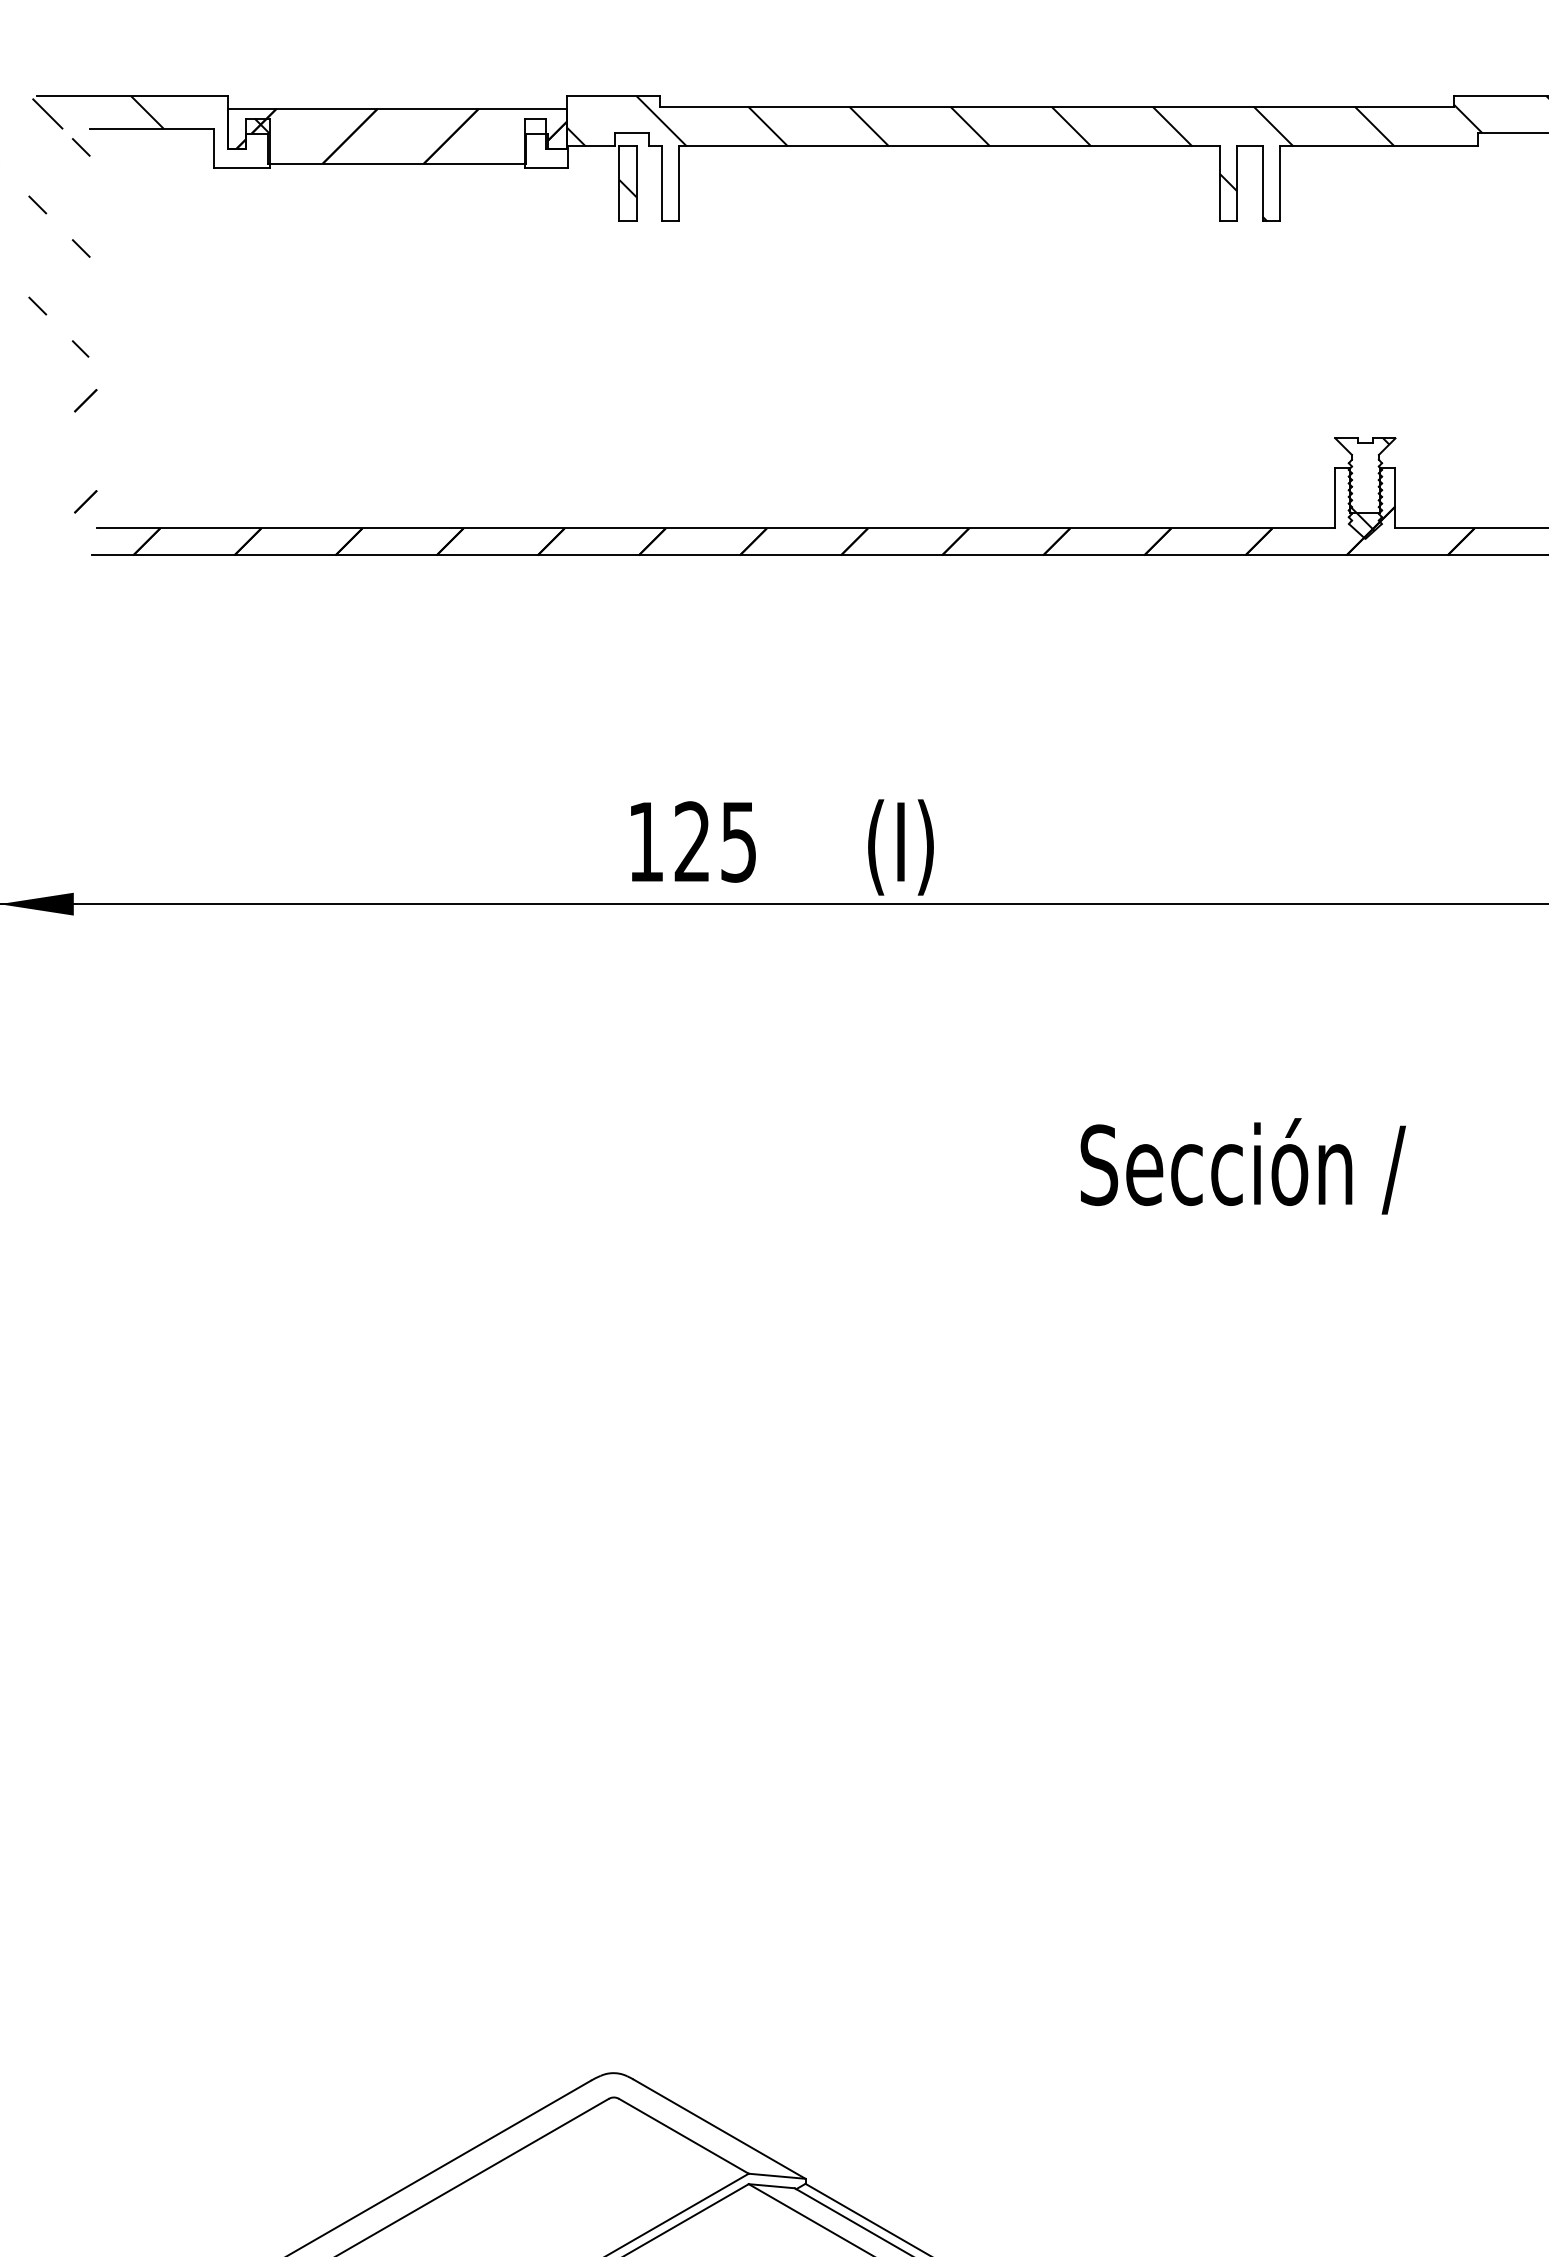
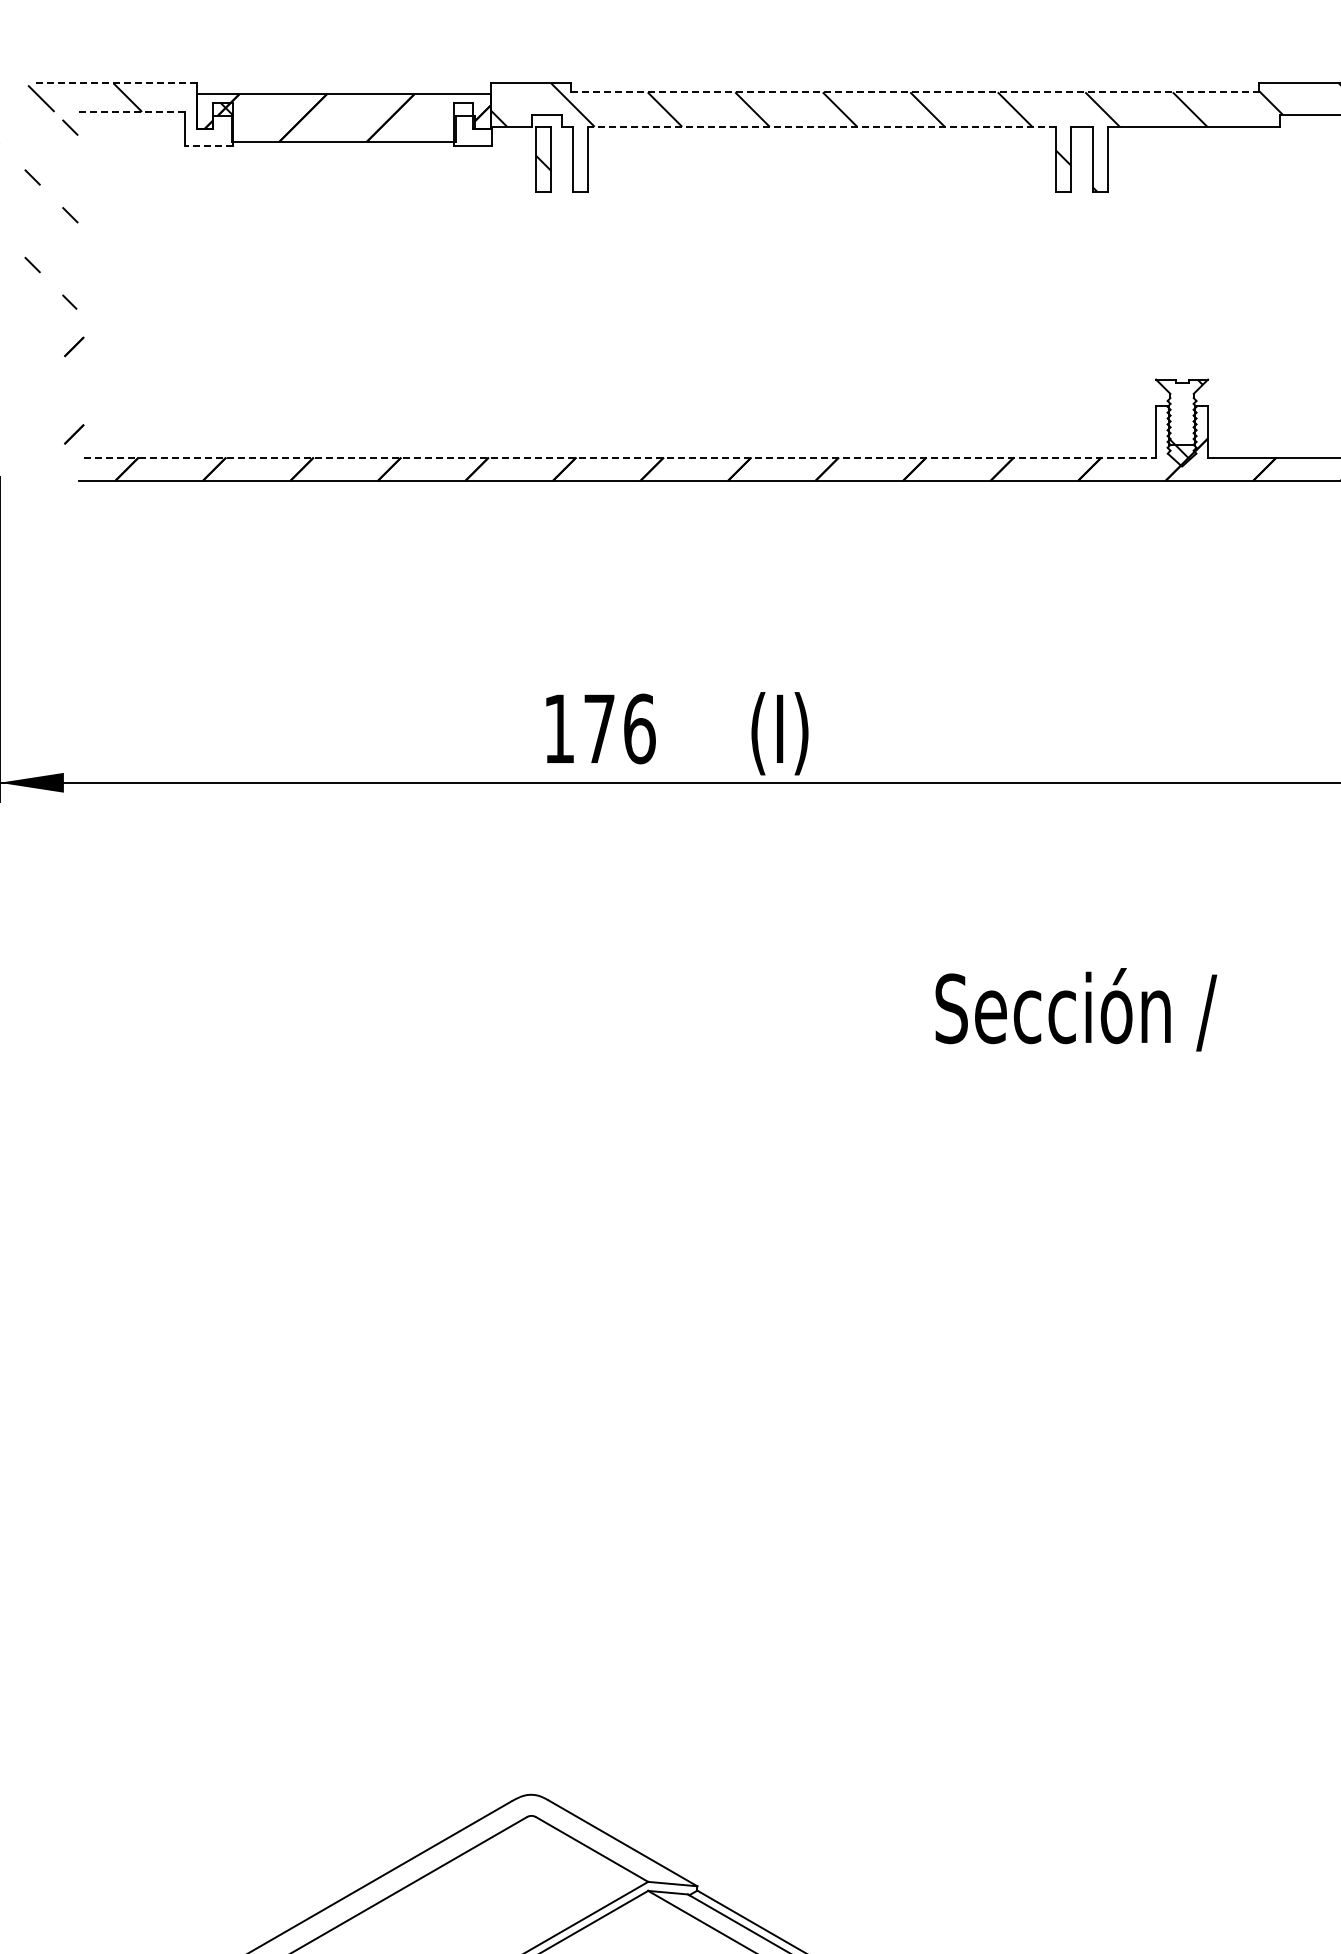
line: (132, 96) -> (114, 83), solid -> dashed
line: (1057, 106) -> (915, 92), solid -> dashed
line: (151, 128) -> (131, 111), solid -> dashed
line: (950, 146) -> (822, 126), solid -> dashed
line: (240, 168) -> (208, 145), solid -> dashed
line: (716, 528) -> (620, 457), solid -> dashed
text: (715, 841) -> (619, 728), 125 -> 176

